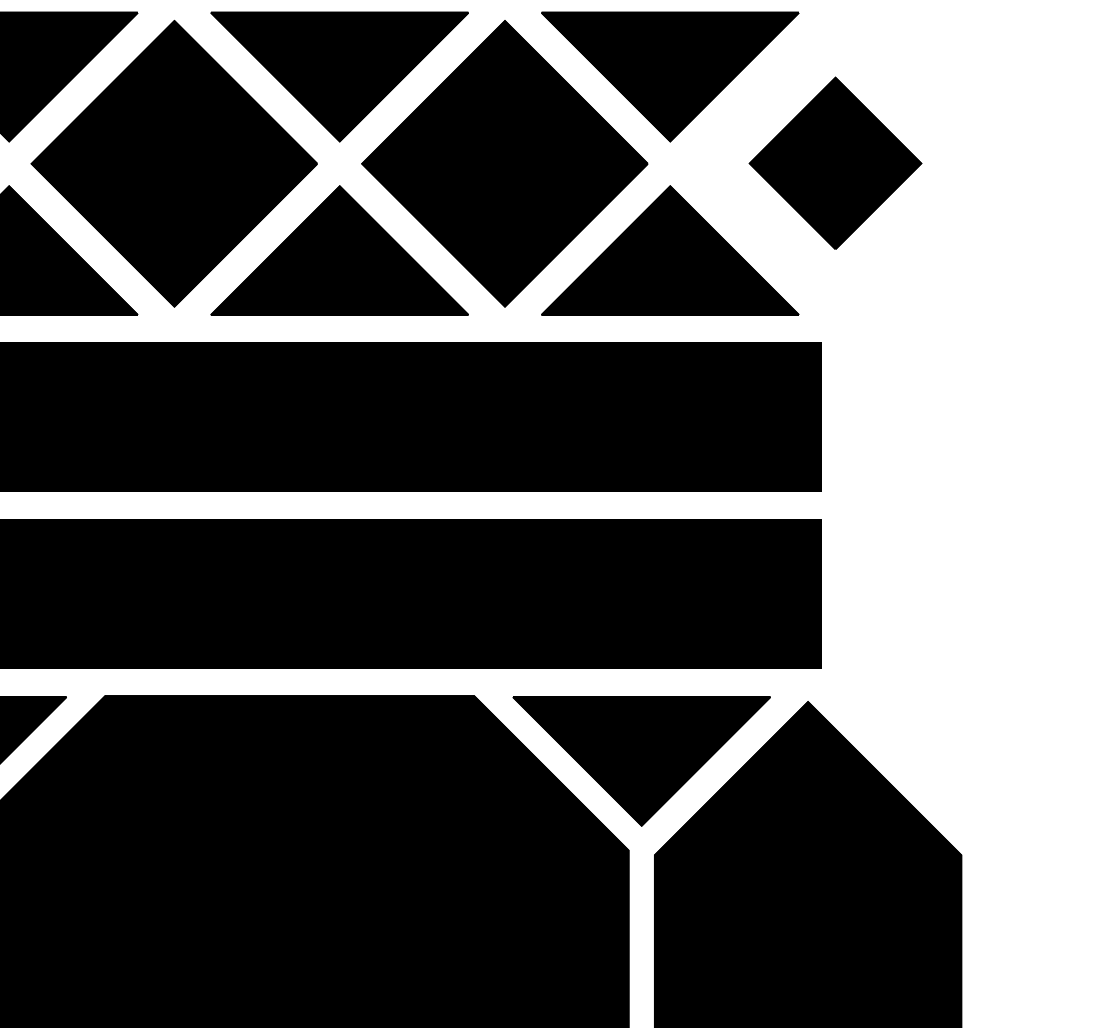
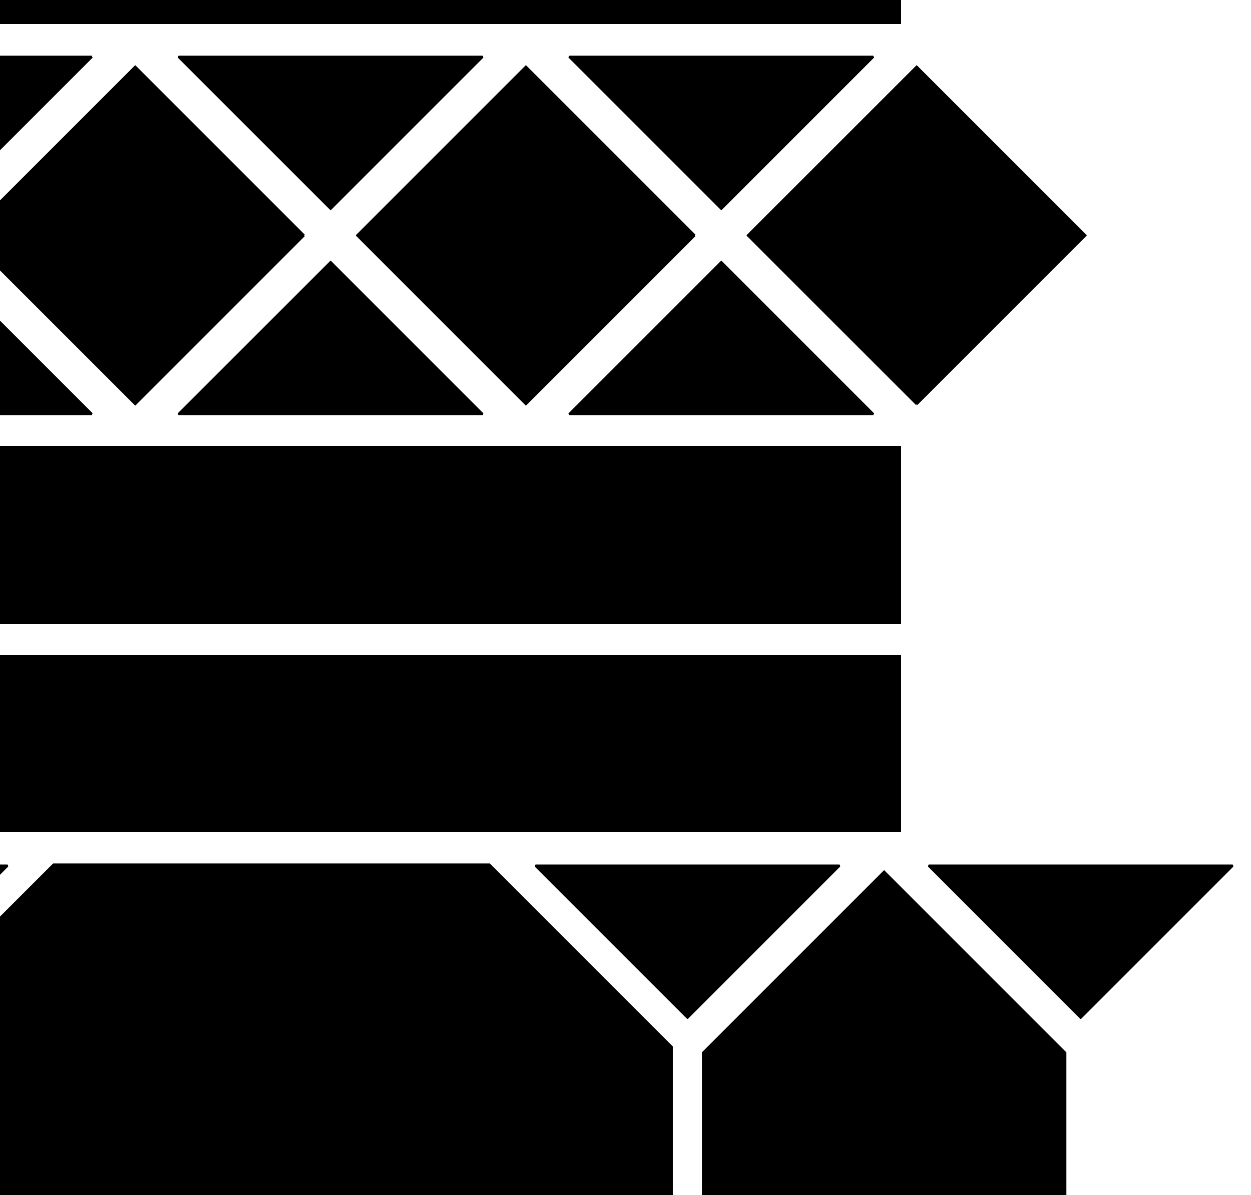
part: (835, 162) -> (916, 233), size x1.67
part: (974, 761) -> (1080, 941), added

